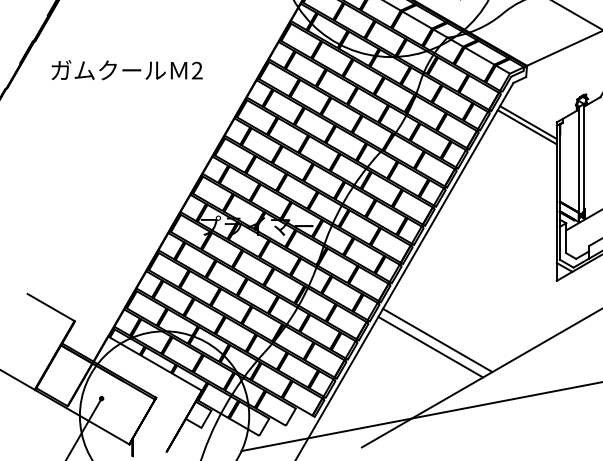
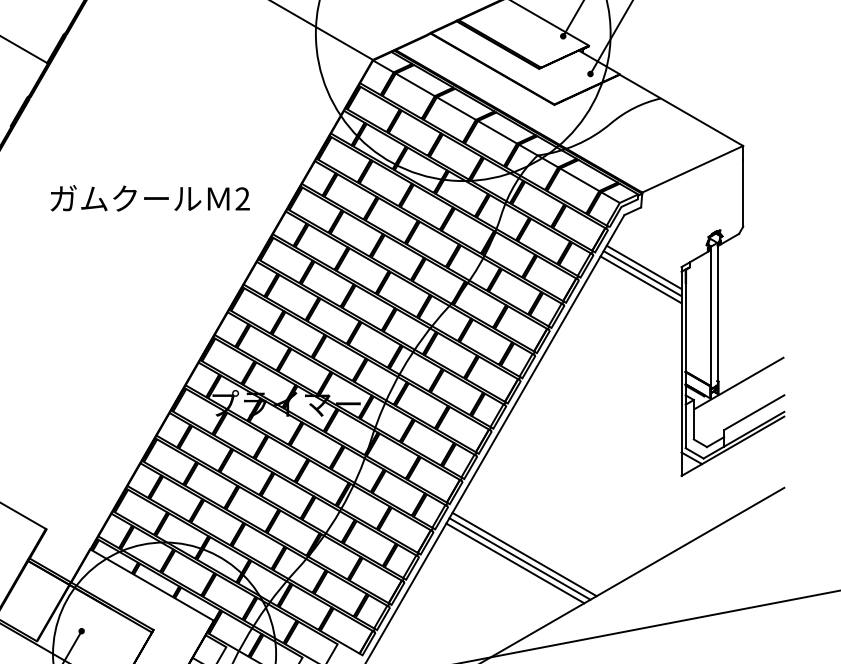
text: (126, 70) -> (149, 198), moved
line: (525, 131) -> (640, 279), added
line: (433, 343) -> (519, 558), added

